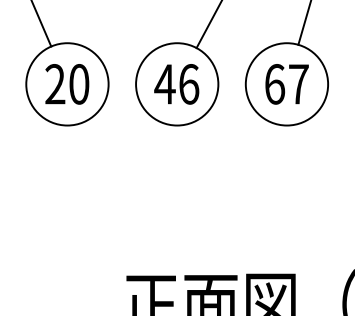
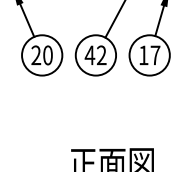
text: (188, 84) -> (101, 55), 46 -> 42
text: (274, 84) -> (143, 55), 67 -> 17

